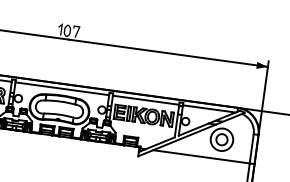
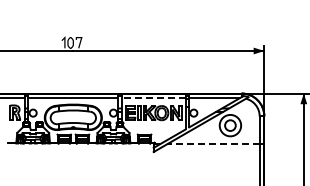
line: (145, 100) -> (153, 98), solid -> dashed
line: (200, 156) -> (212, 144), solid -> dashed

